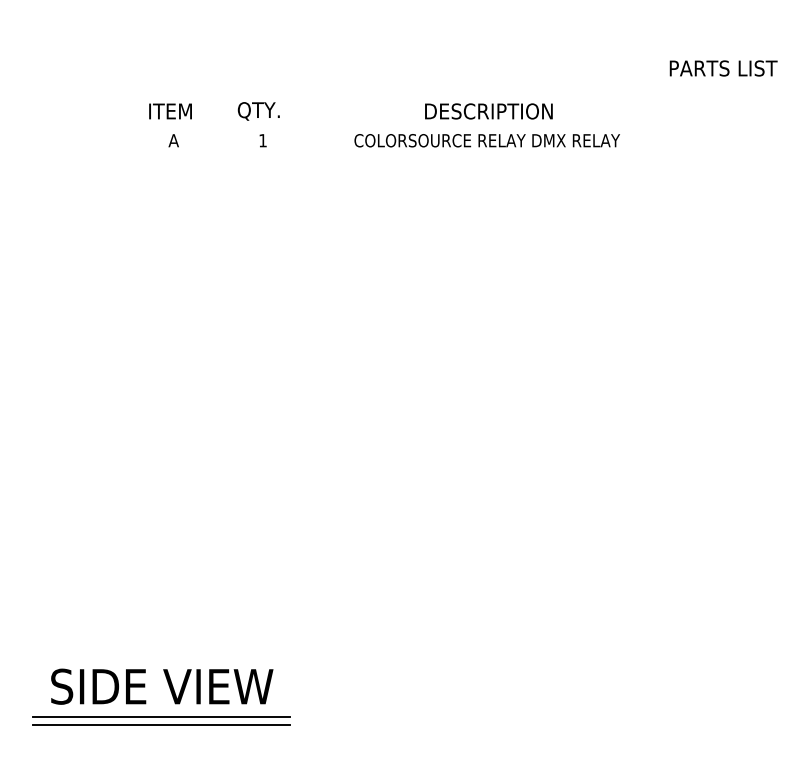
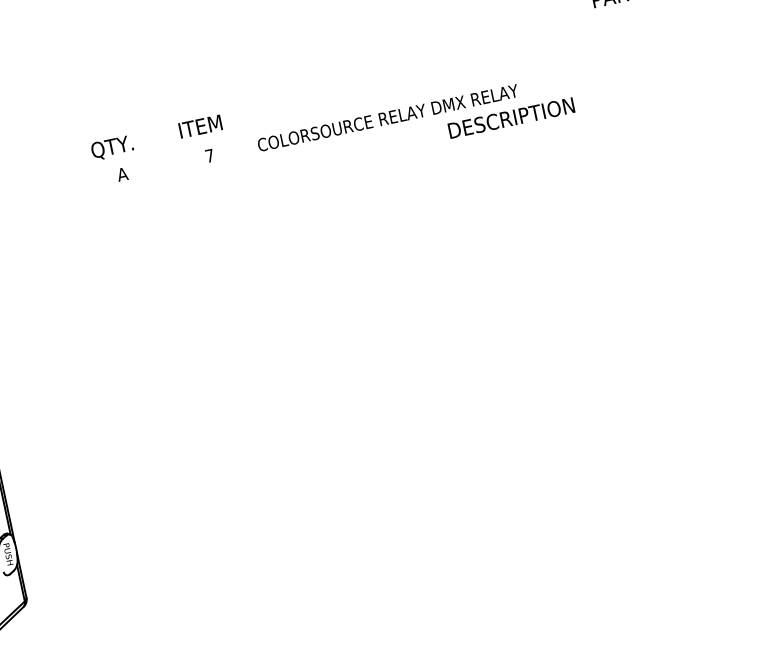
text: (259, 111) -> (200, 128), QTY. -> ITEM
text: (488, 111) -> (511, 118), moved
text: (169, 112) -> (112, 147), ITEM -> QTY.
text: (262, 140) -> (209, 155), 1 -> 7
text: (486, 140) -> (387, 117), moved

